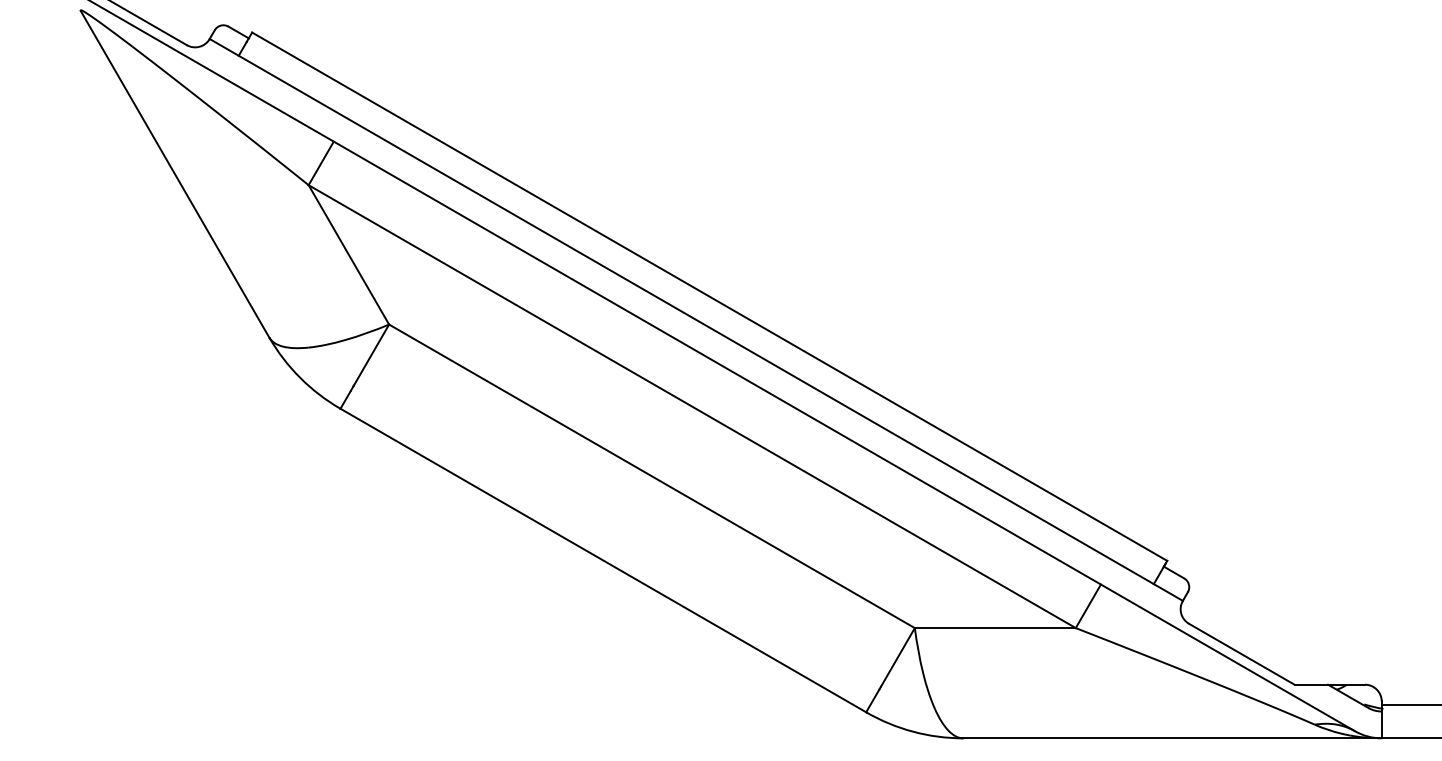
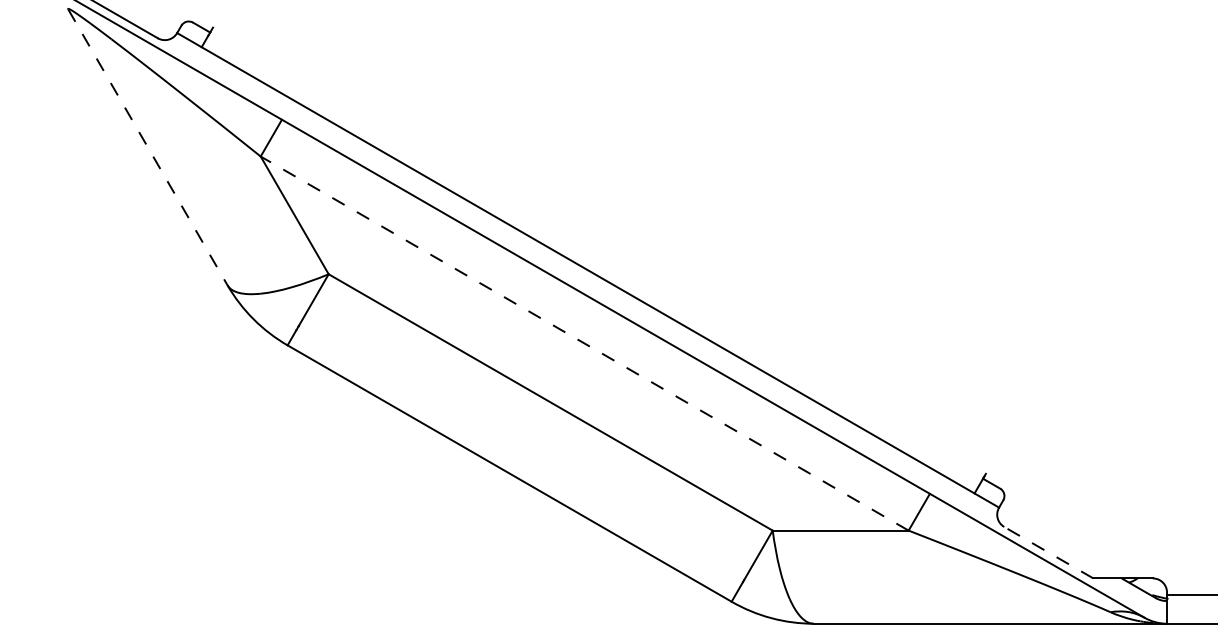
line: (175, 174) -> (148, 147), solid -> dashed
line: (709, 296) -> (599, 250), removed
line: (692, 406) -> (584, 343), solid -> dashed
line: (1241, 654) -> (1048, 552), solid -> dashed

